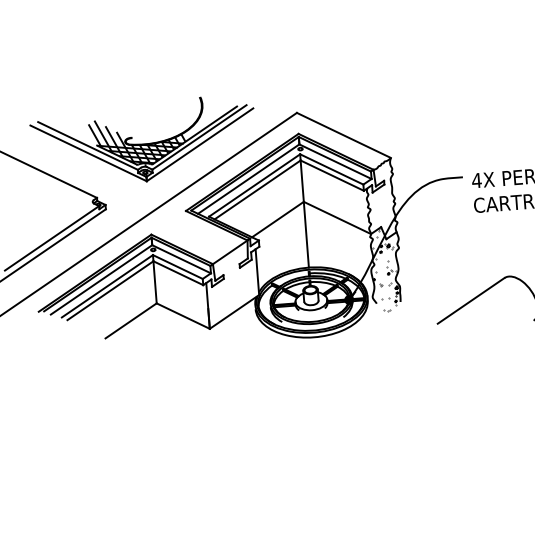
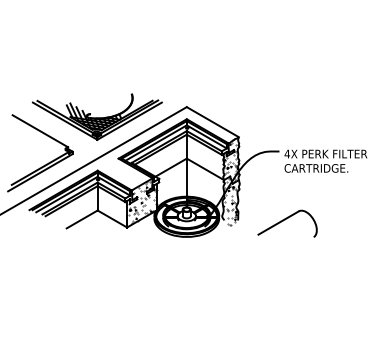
hatch: (381, 202) -> (231, 162), added
hatch: (232, 281) -> (142, 201), added

